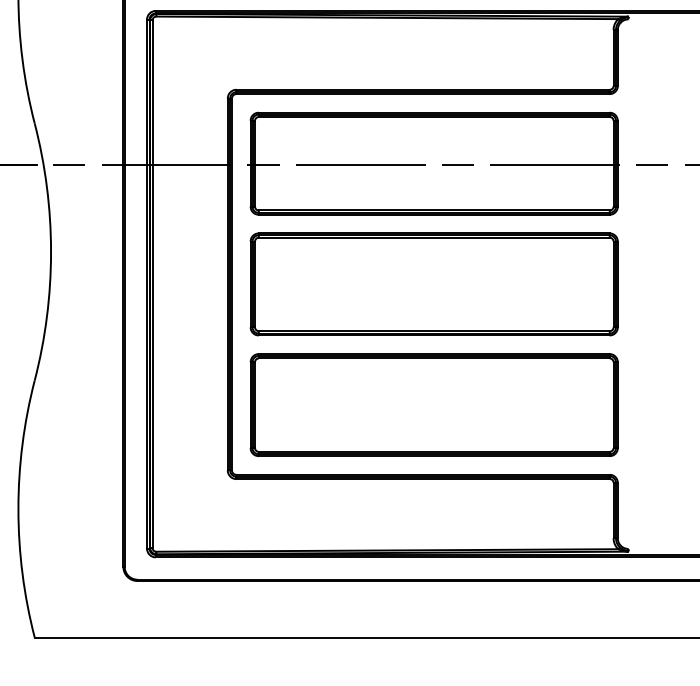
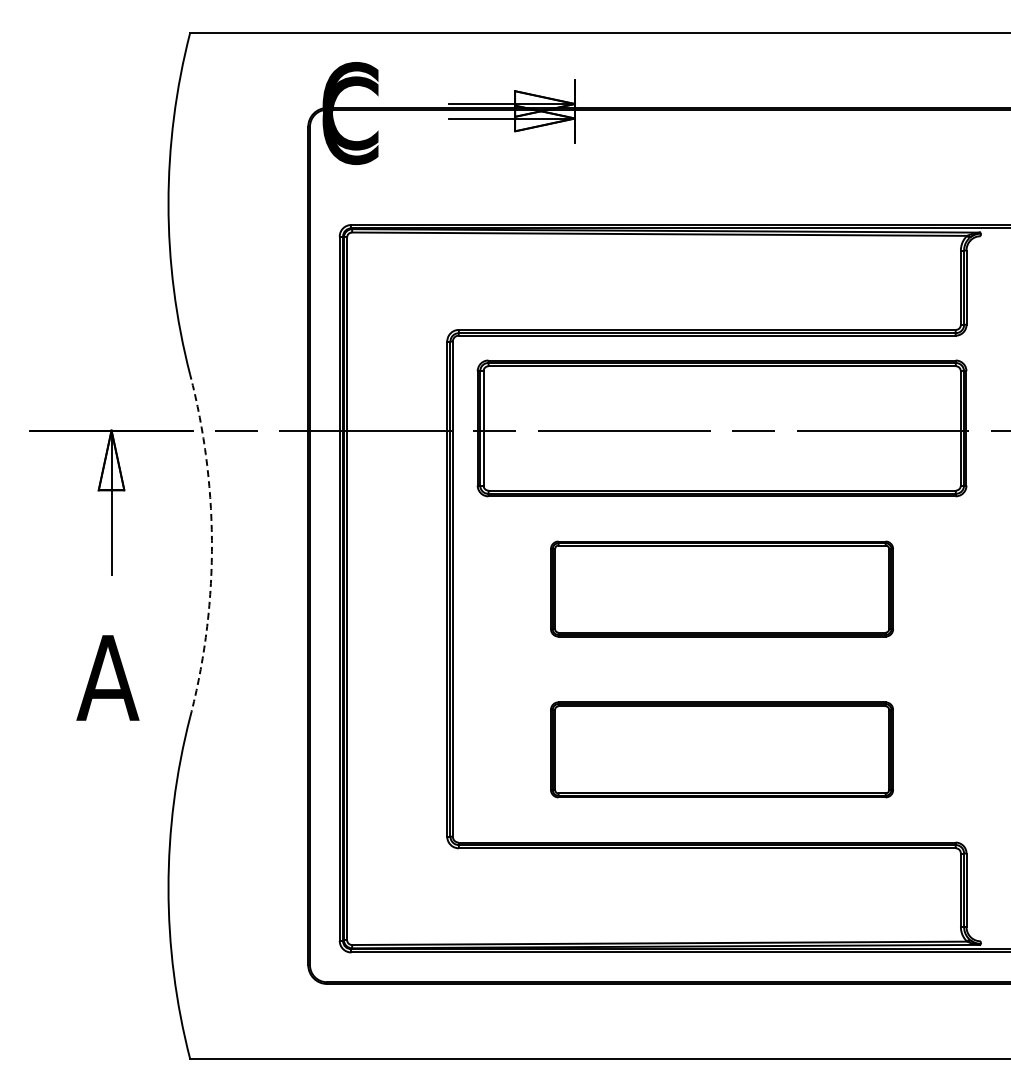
arc: (50, 252) -> (211, 546), solid -> dashed
part: (433, 283) -> (721, 588), size x0.7
part: (433, 404) -> (721, 749), size x0.7

